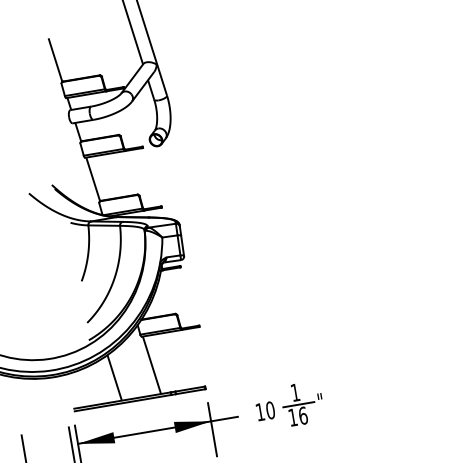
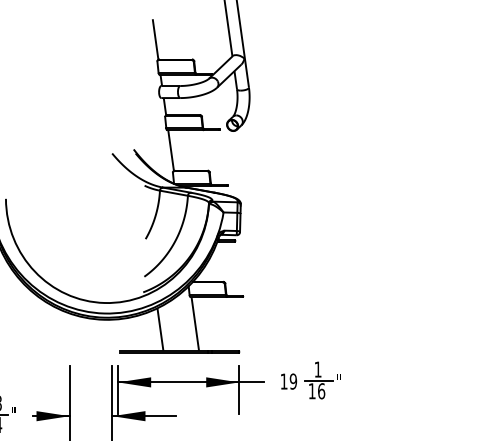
text: (269, 410) -> (292, 381), 10 -> 19

